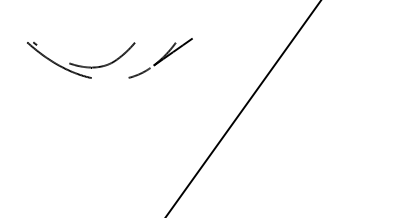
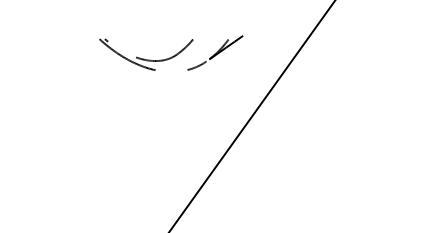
part: (110, 57) -> (171, 52), moved

